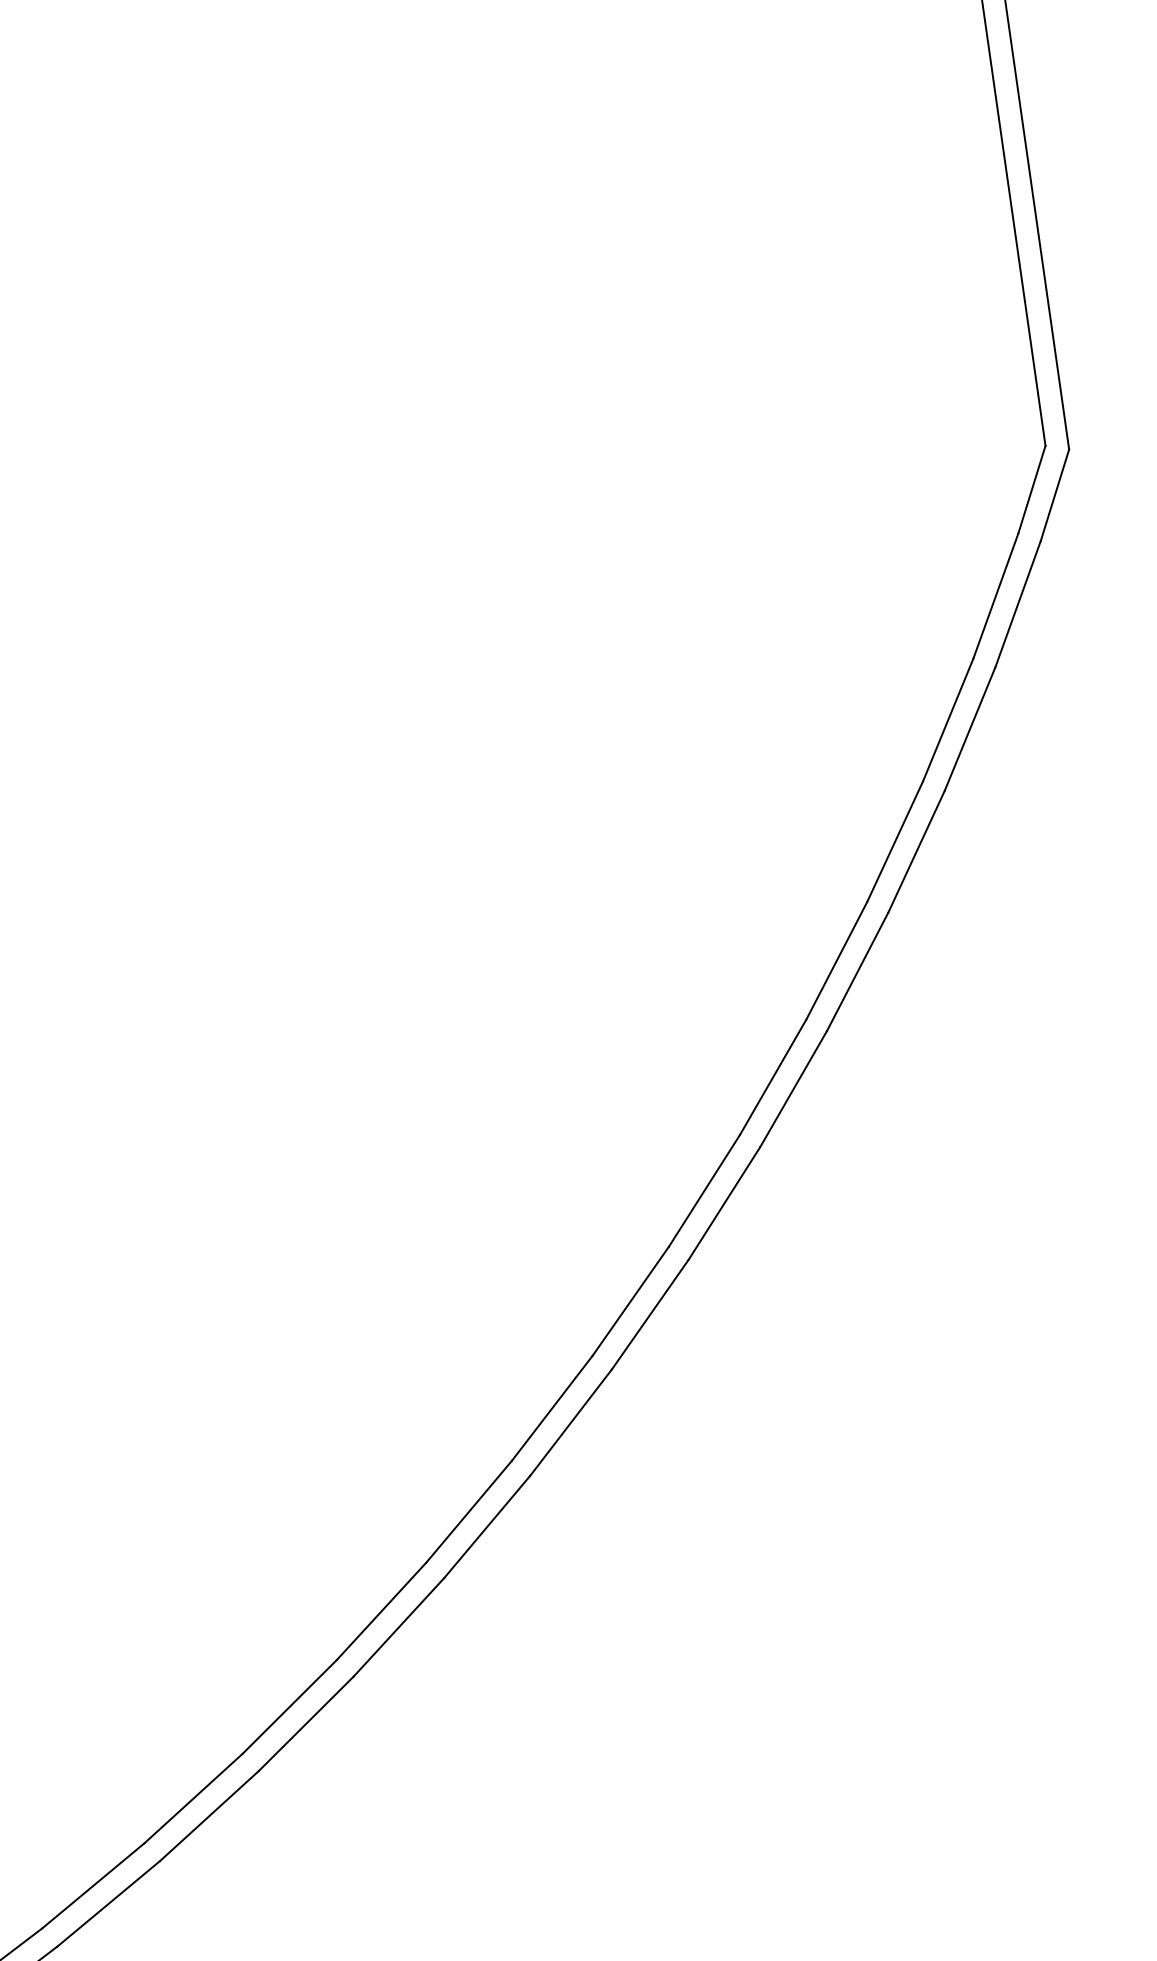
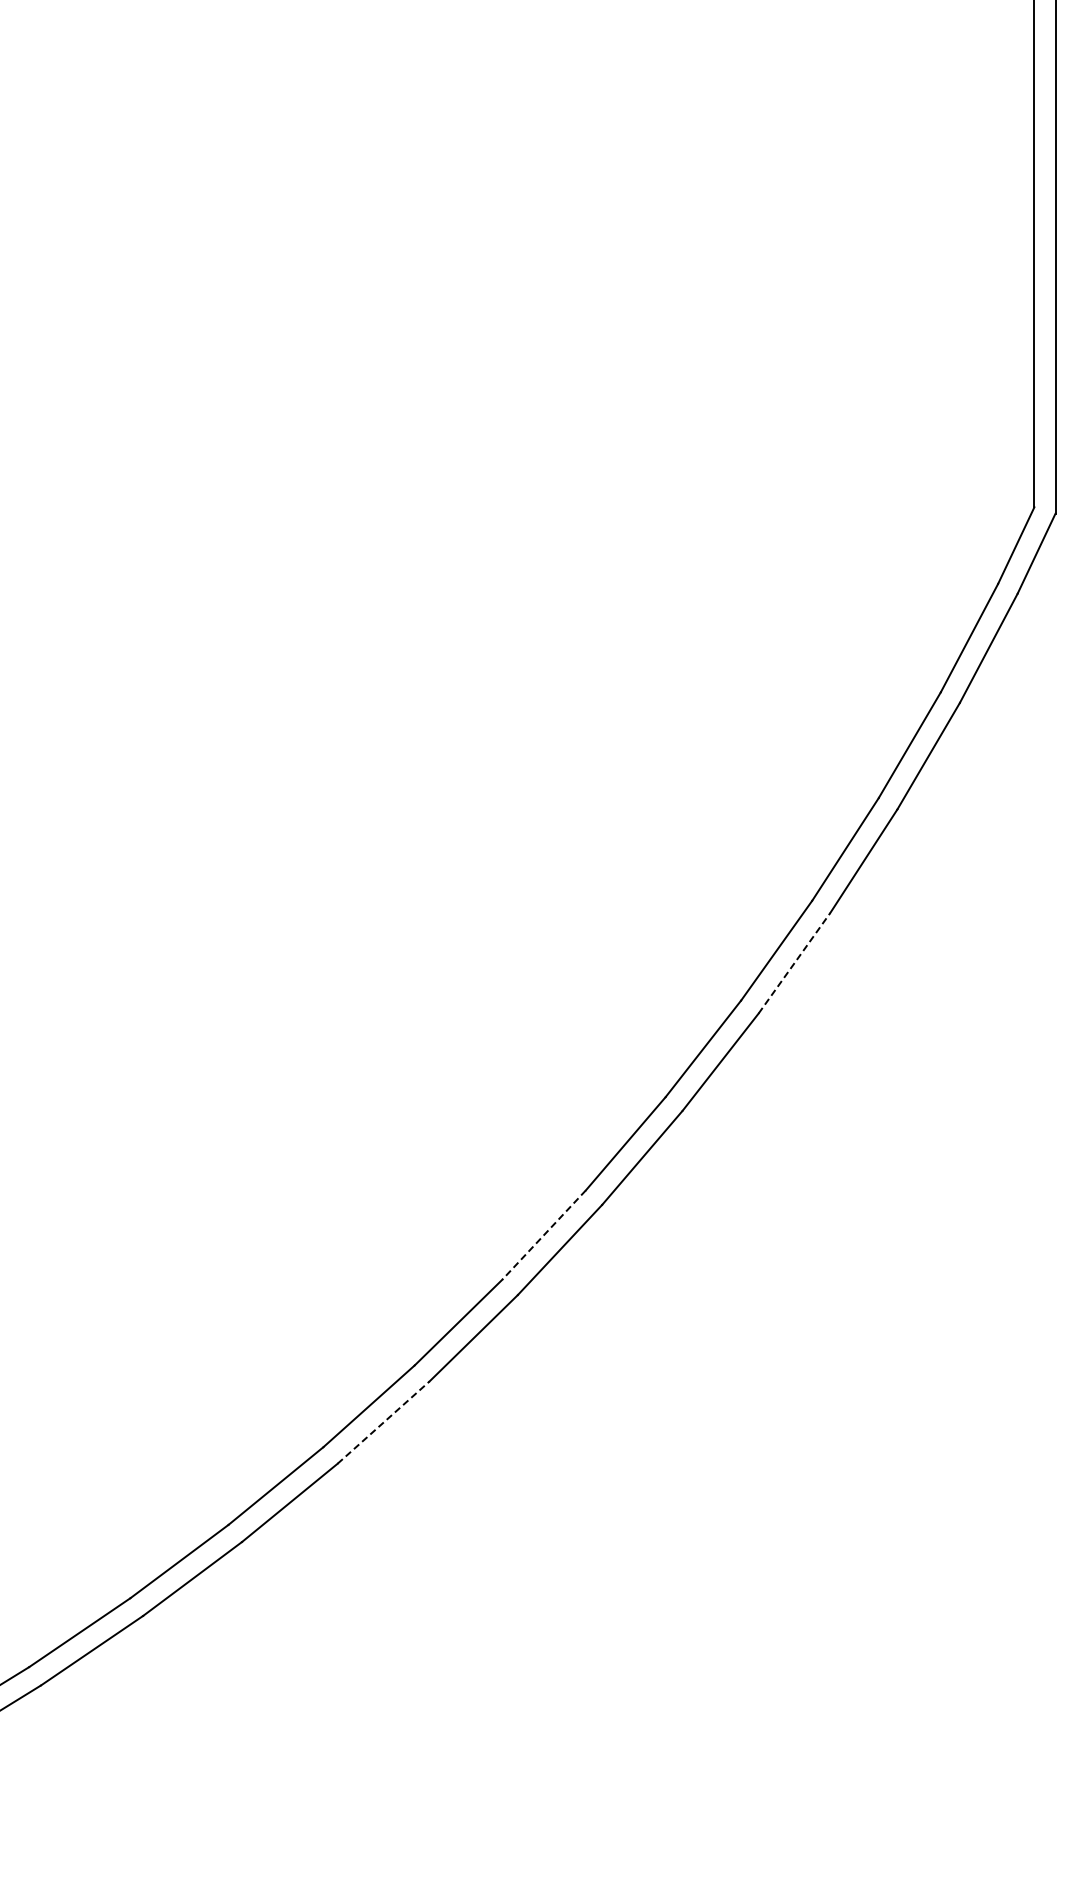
line: (857, 971) -> (794, 963), solid -> dashed
line: (630, 1301) -> (543, 1235), solid -> dashed
line: (487, 1526) -> (383, 1422), solid -> dashed

